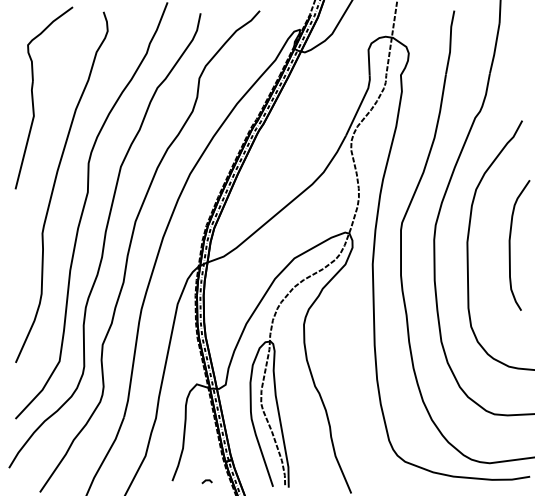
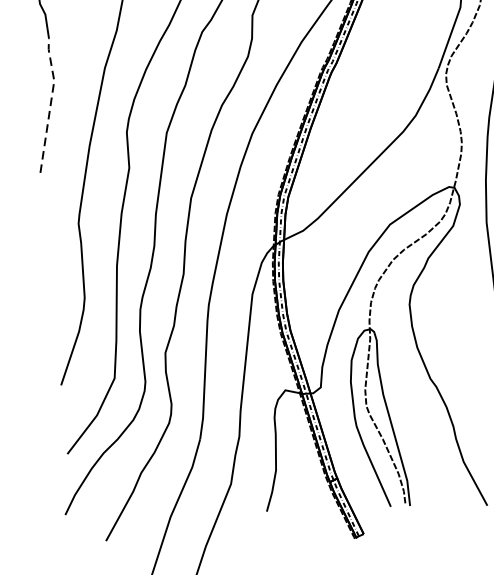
line: (29, 133) -> (50, 102), solid -> dashed
line: (206, 481) -> (308, 508), removed

